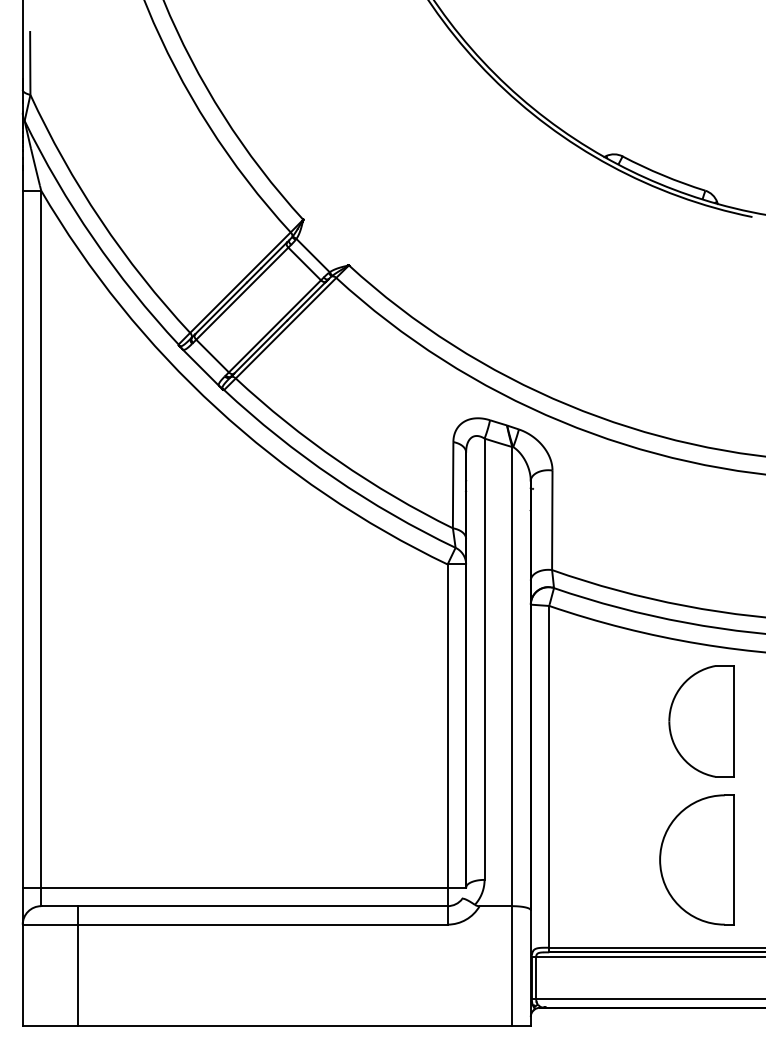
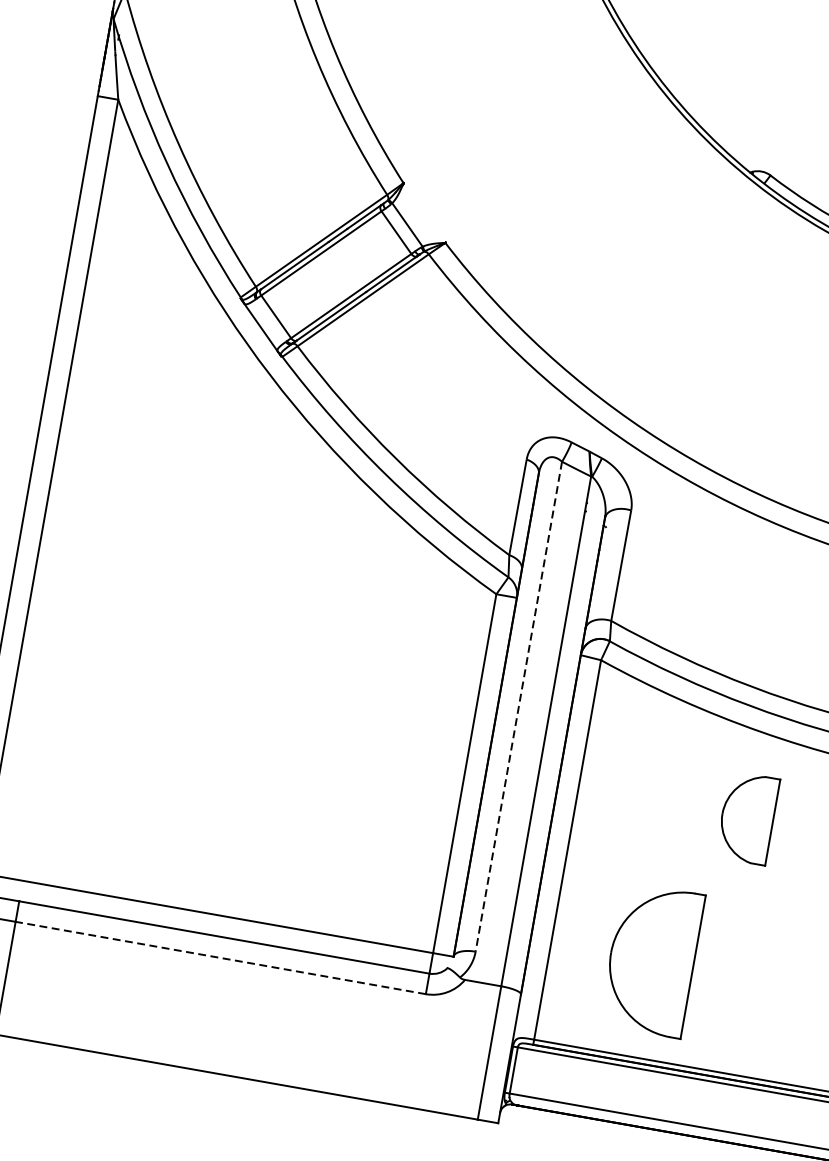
line: (484, 659) -> (518, 706), solid -> dashed
part: (701, 721) -> (747, 818), size x0.7
part: (696, 859) -> (651, 959), moved
line: (262, 924) -> (220, 957), solid -> dashed

